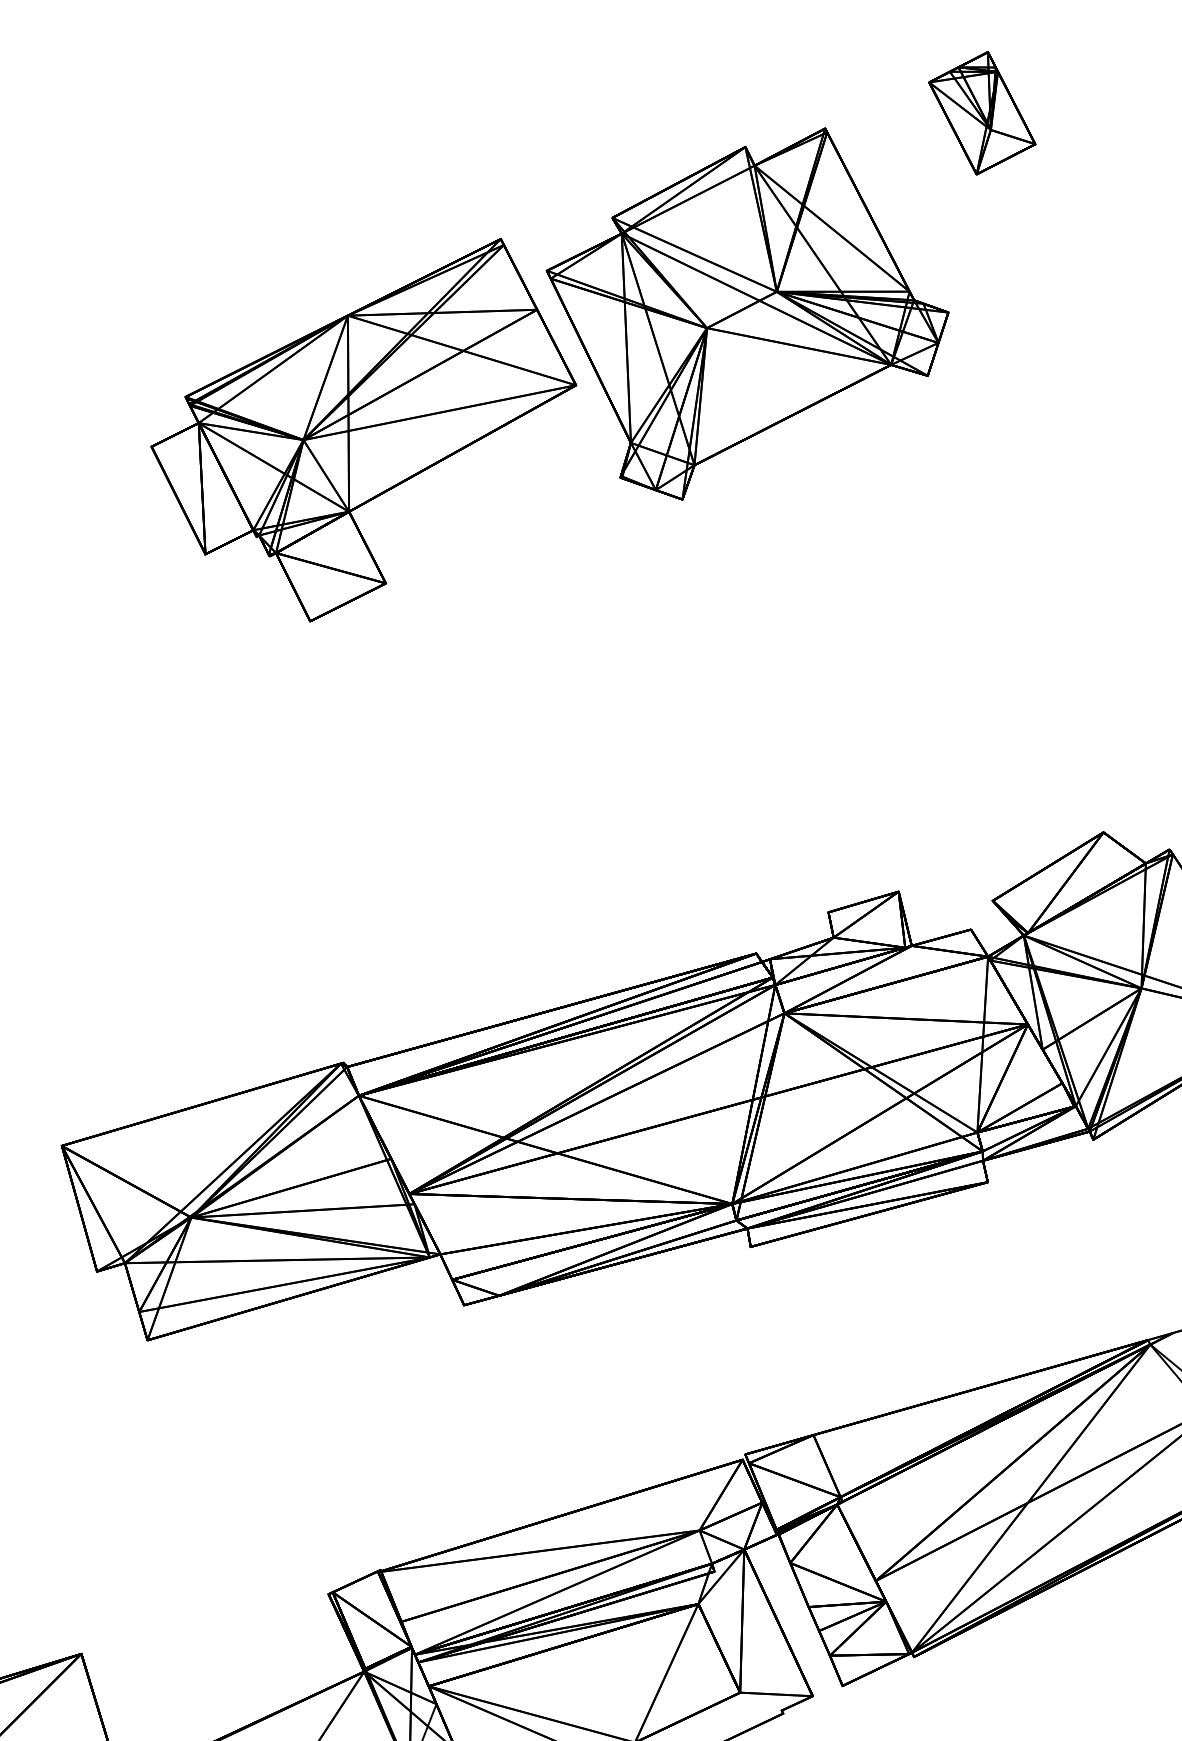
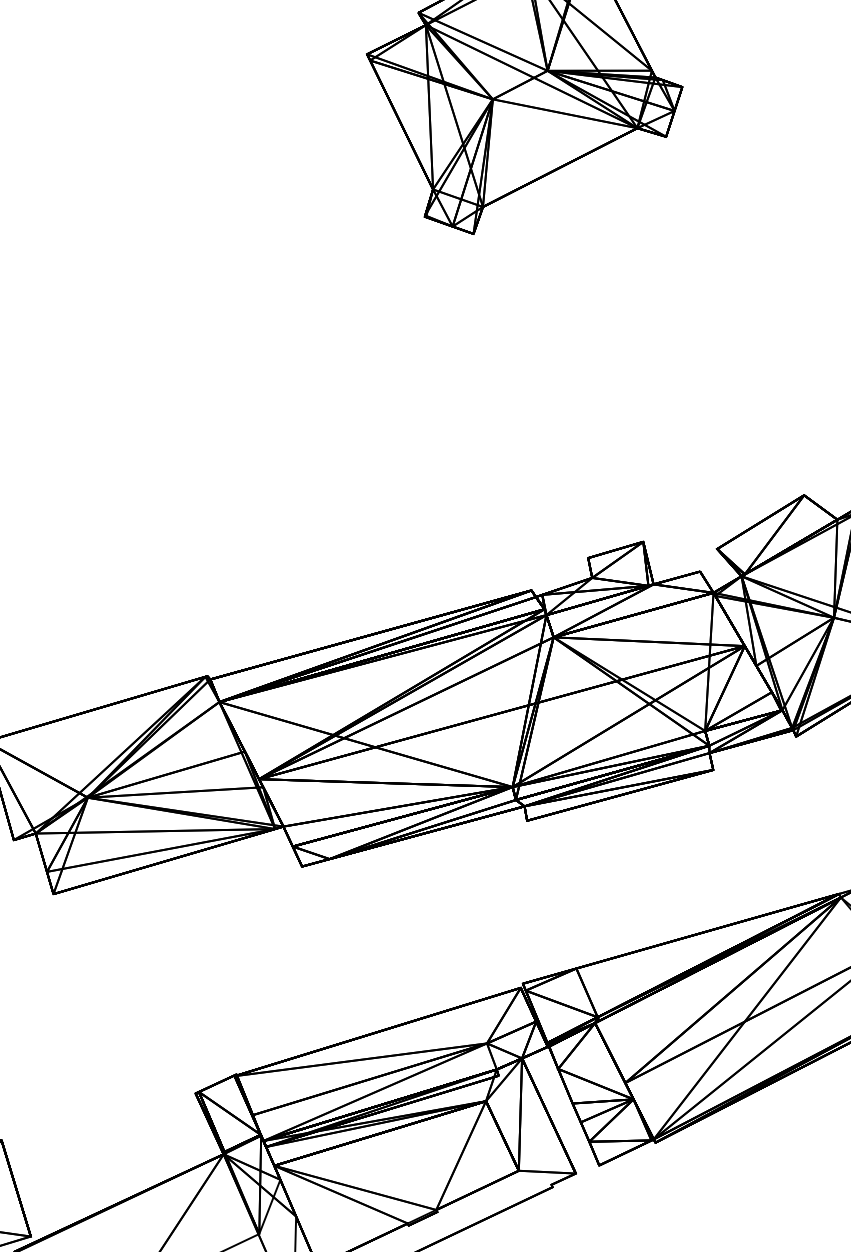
part: (363, 429) -> (223, 178), removed

